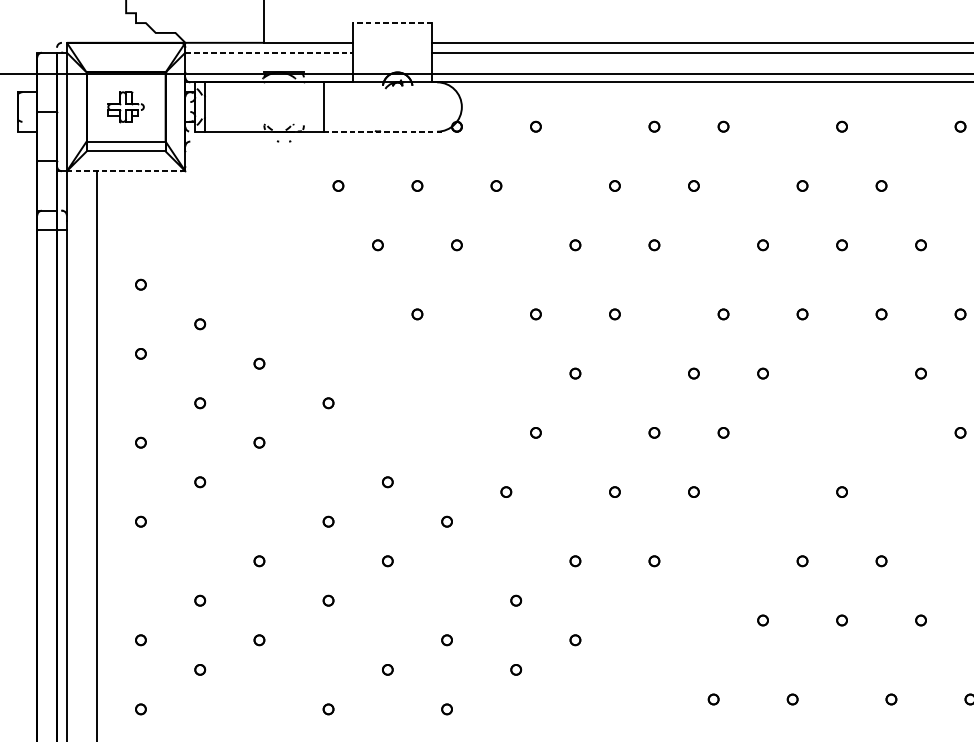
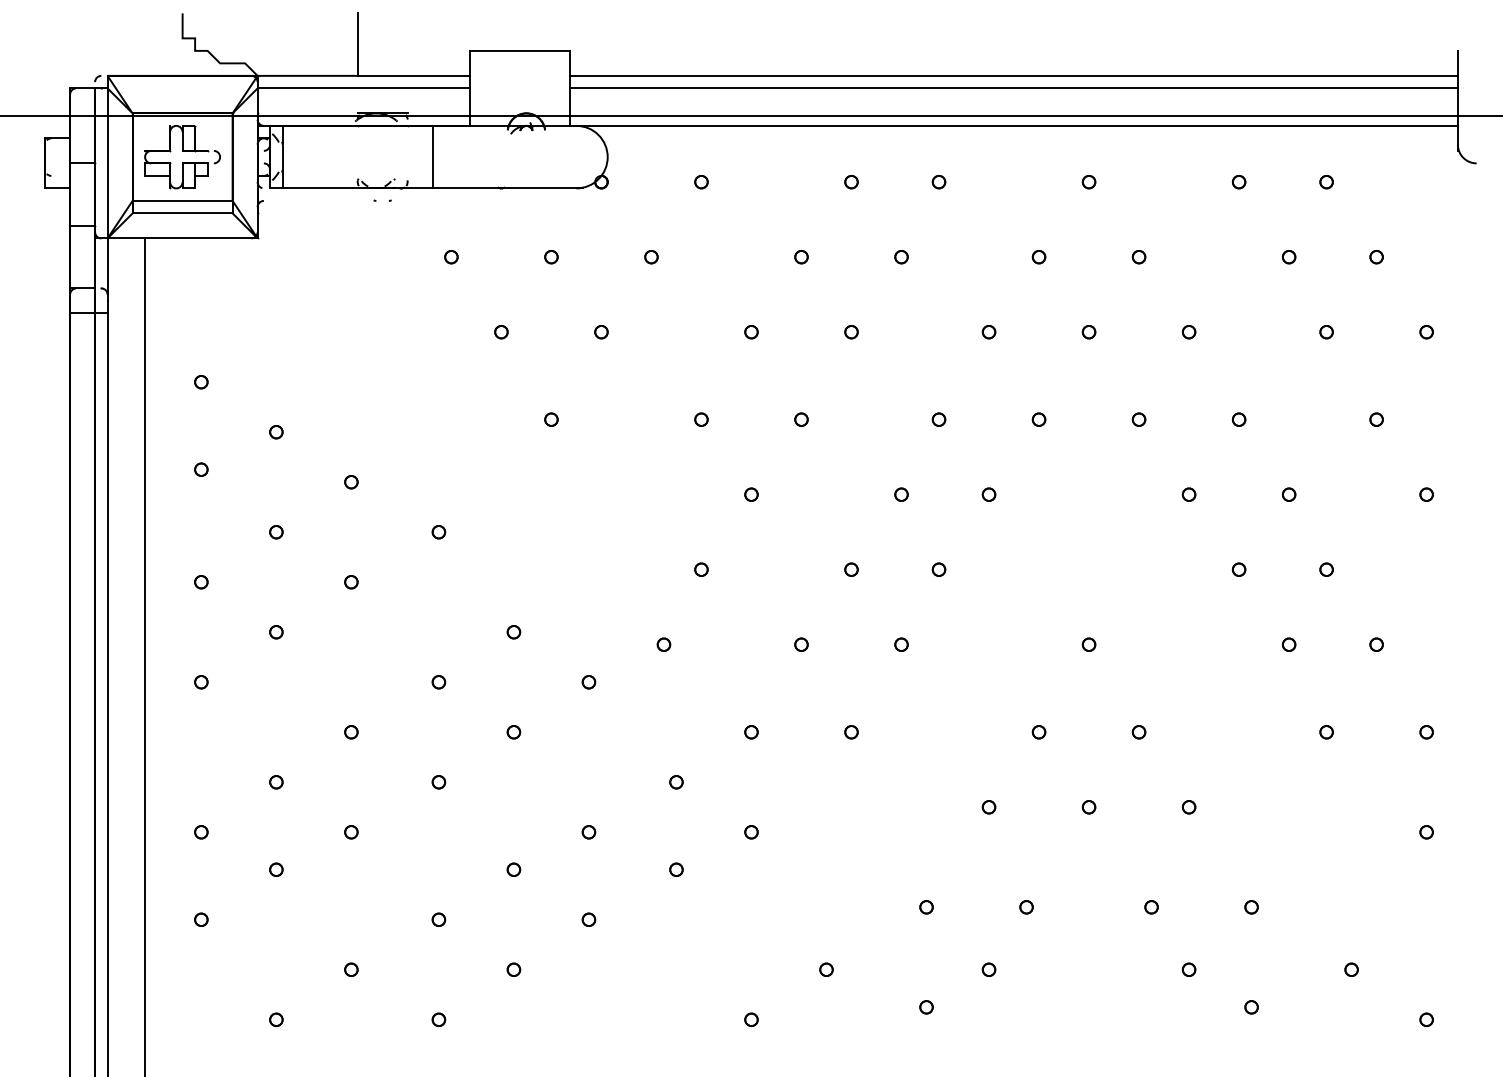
line: (392, 22) -> (519, 50), dashed -> solid
line: (269, 52) -> (364, 88), dashed -> solid
part: (126, 107) -> (182, 157), size x1.67
line: (383, 131) -> (508, 188), dashed -> solid
line: (126, 171) -> (182, 238), dashed -> solid

